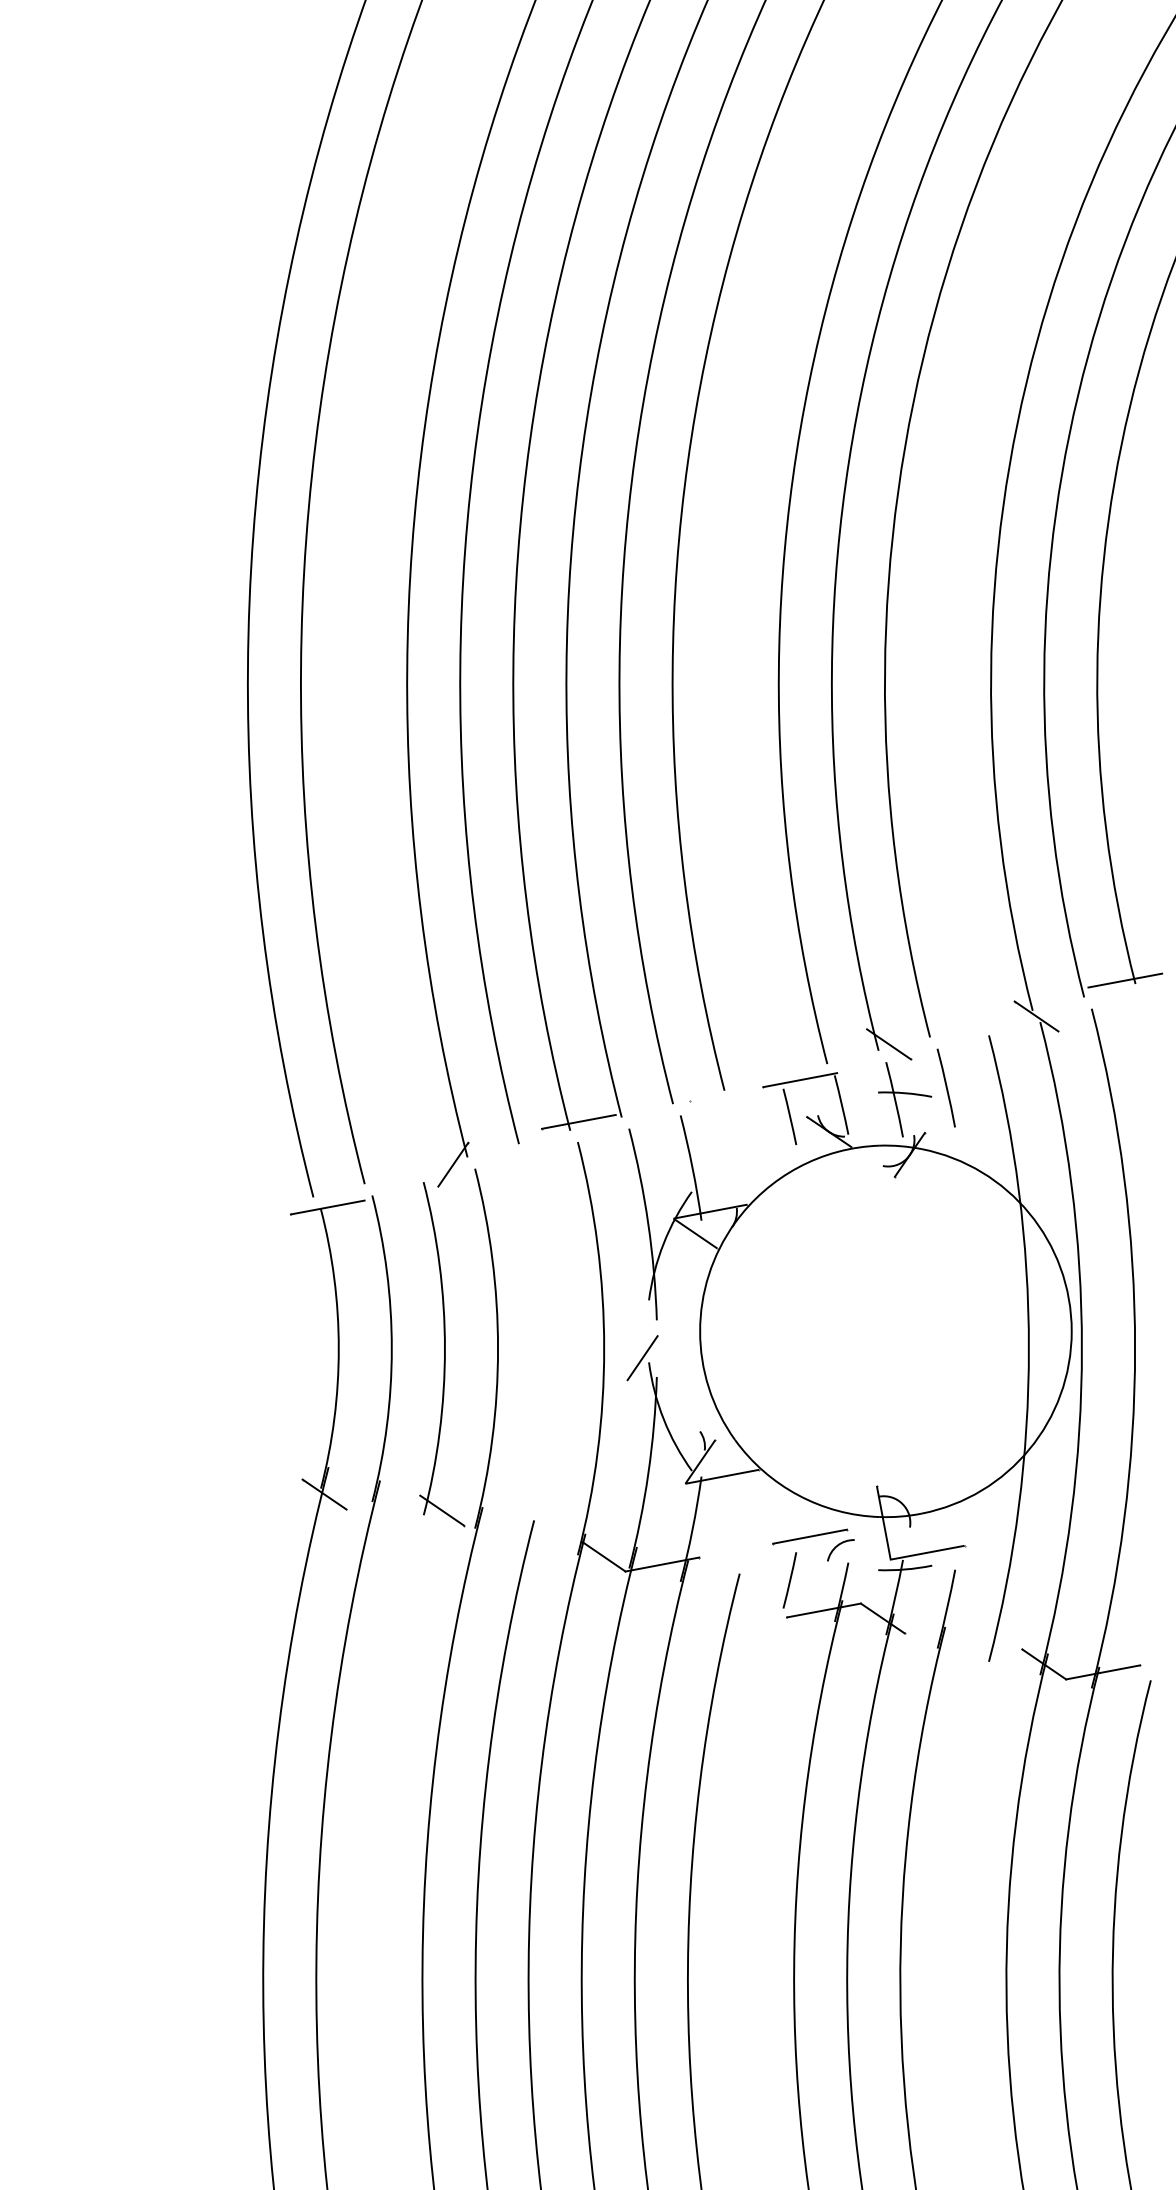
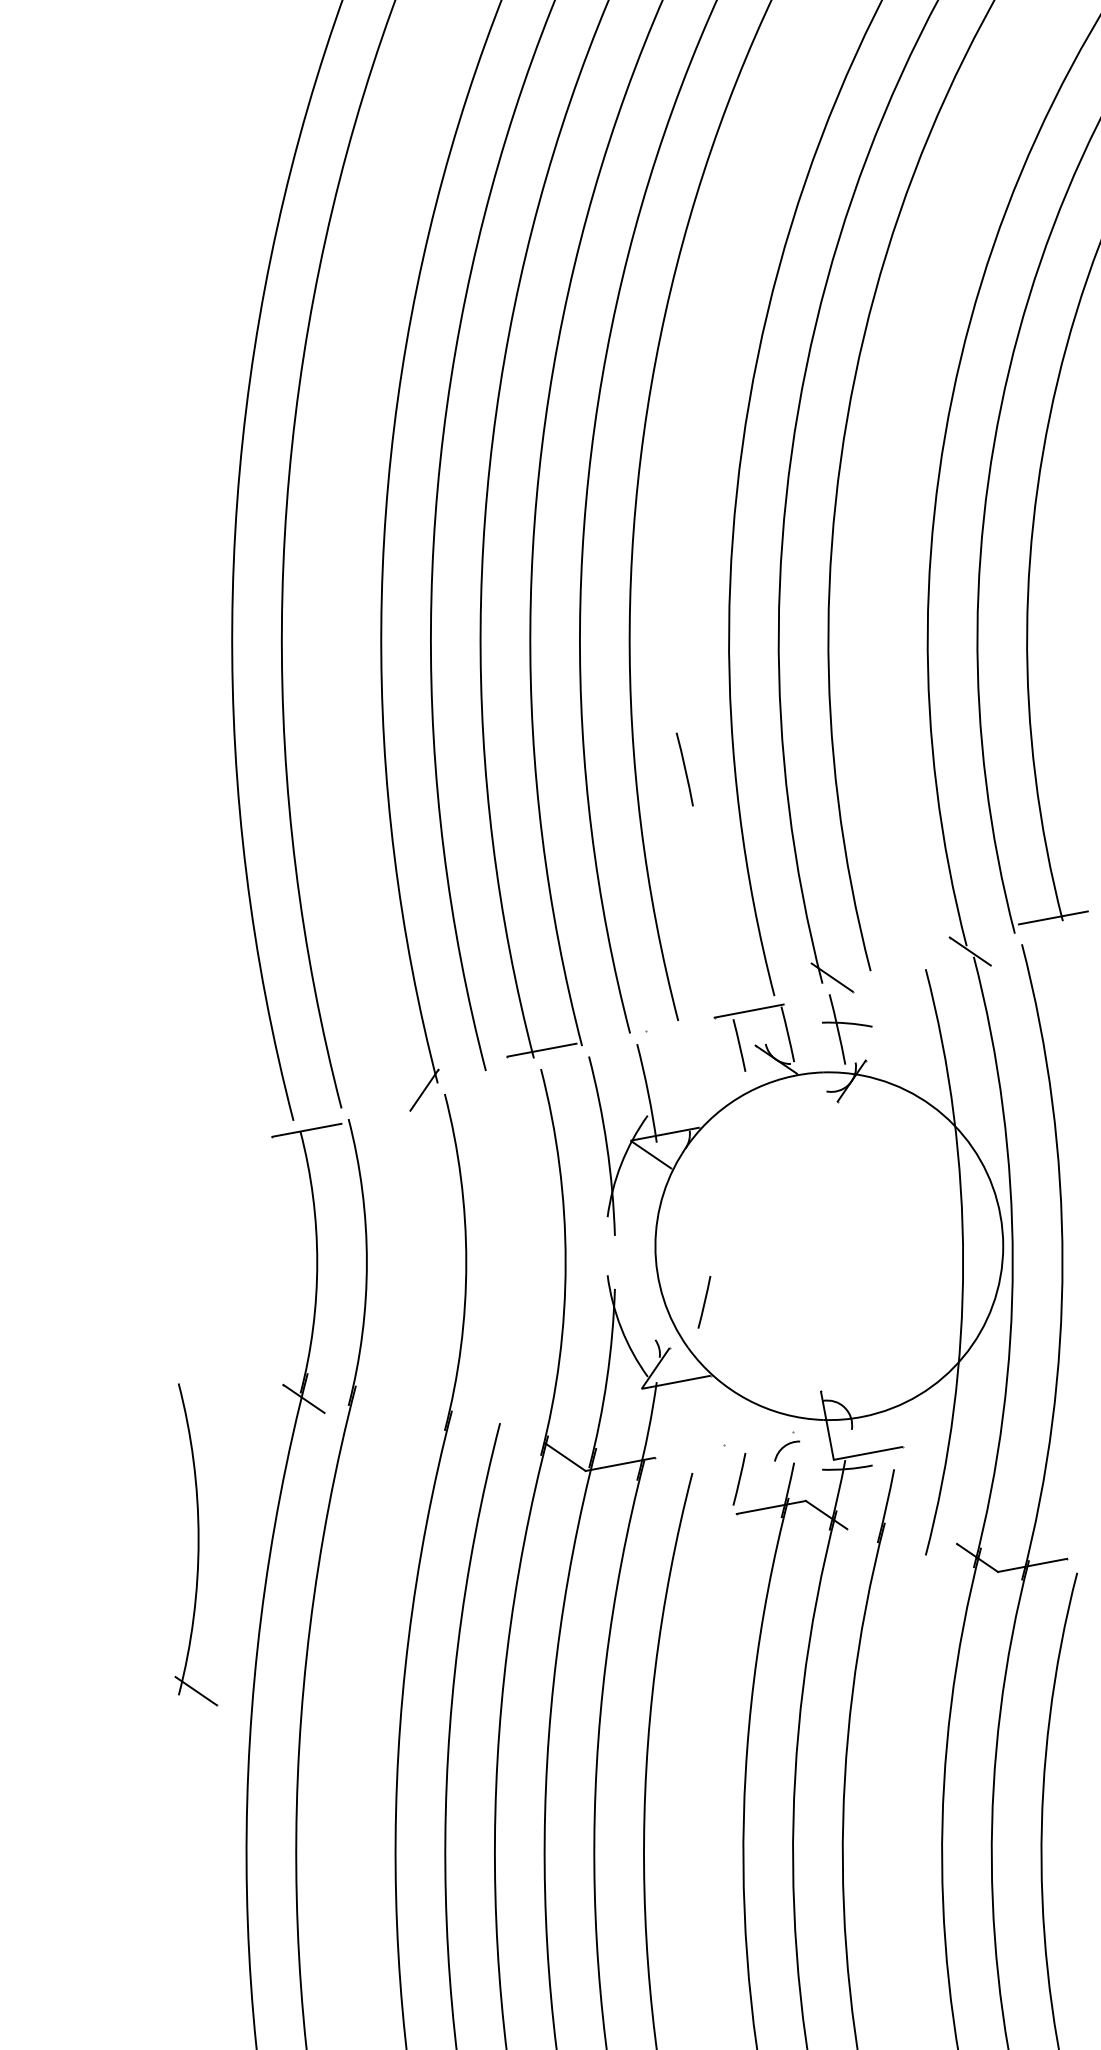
line: (945, 1088) -> (684, 769), moved
part: (442, 1354) -> (196, 1544), moved
line: (642, 1357) -> (601, 1270), removed
line: (752, 1391) -> (704, 1302), added
line: (809, 1535) -> (757, 1437), removed

